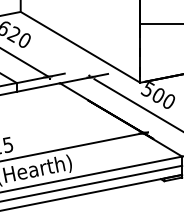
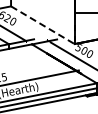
line: (79, 47) -> (42, 25), solid -> dashed

